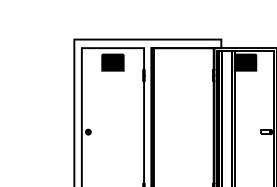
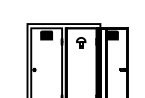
part: (183, 76) -> (81, 42), added

